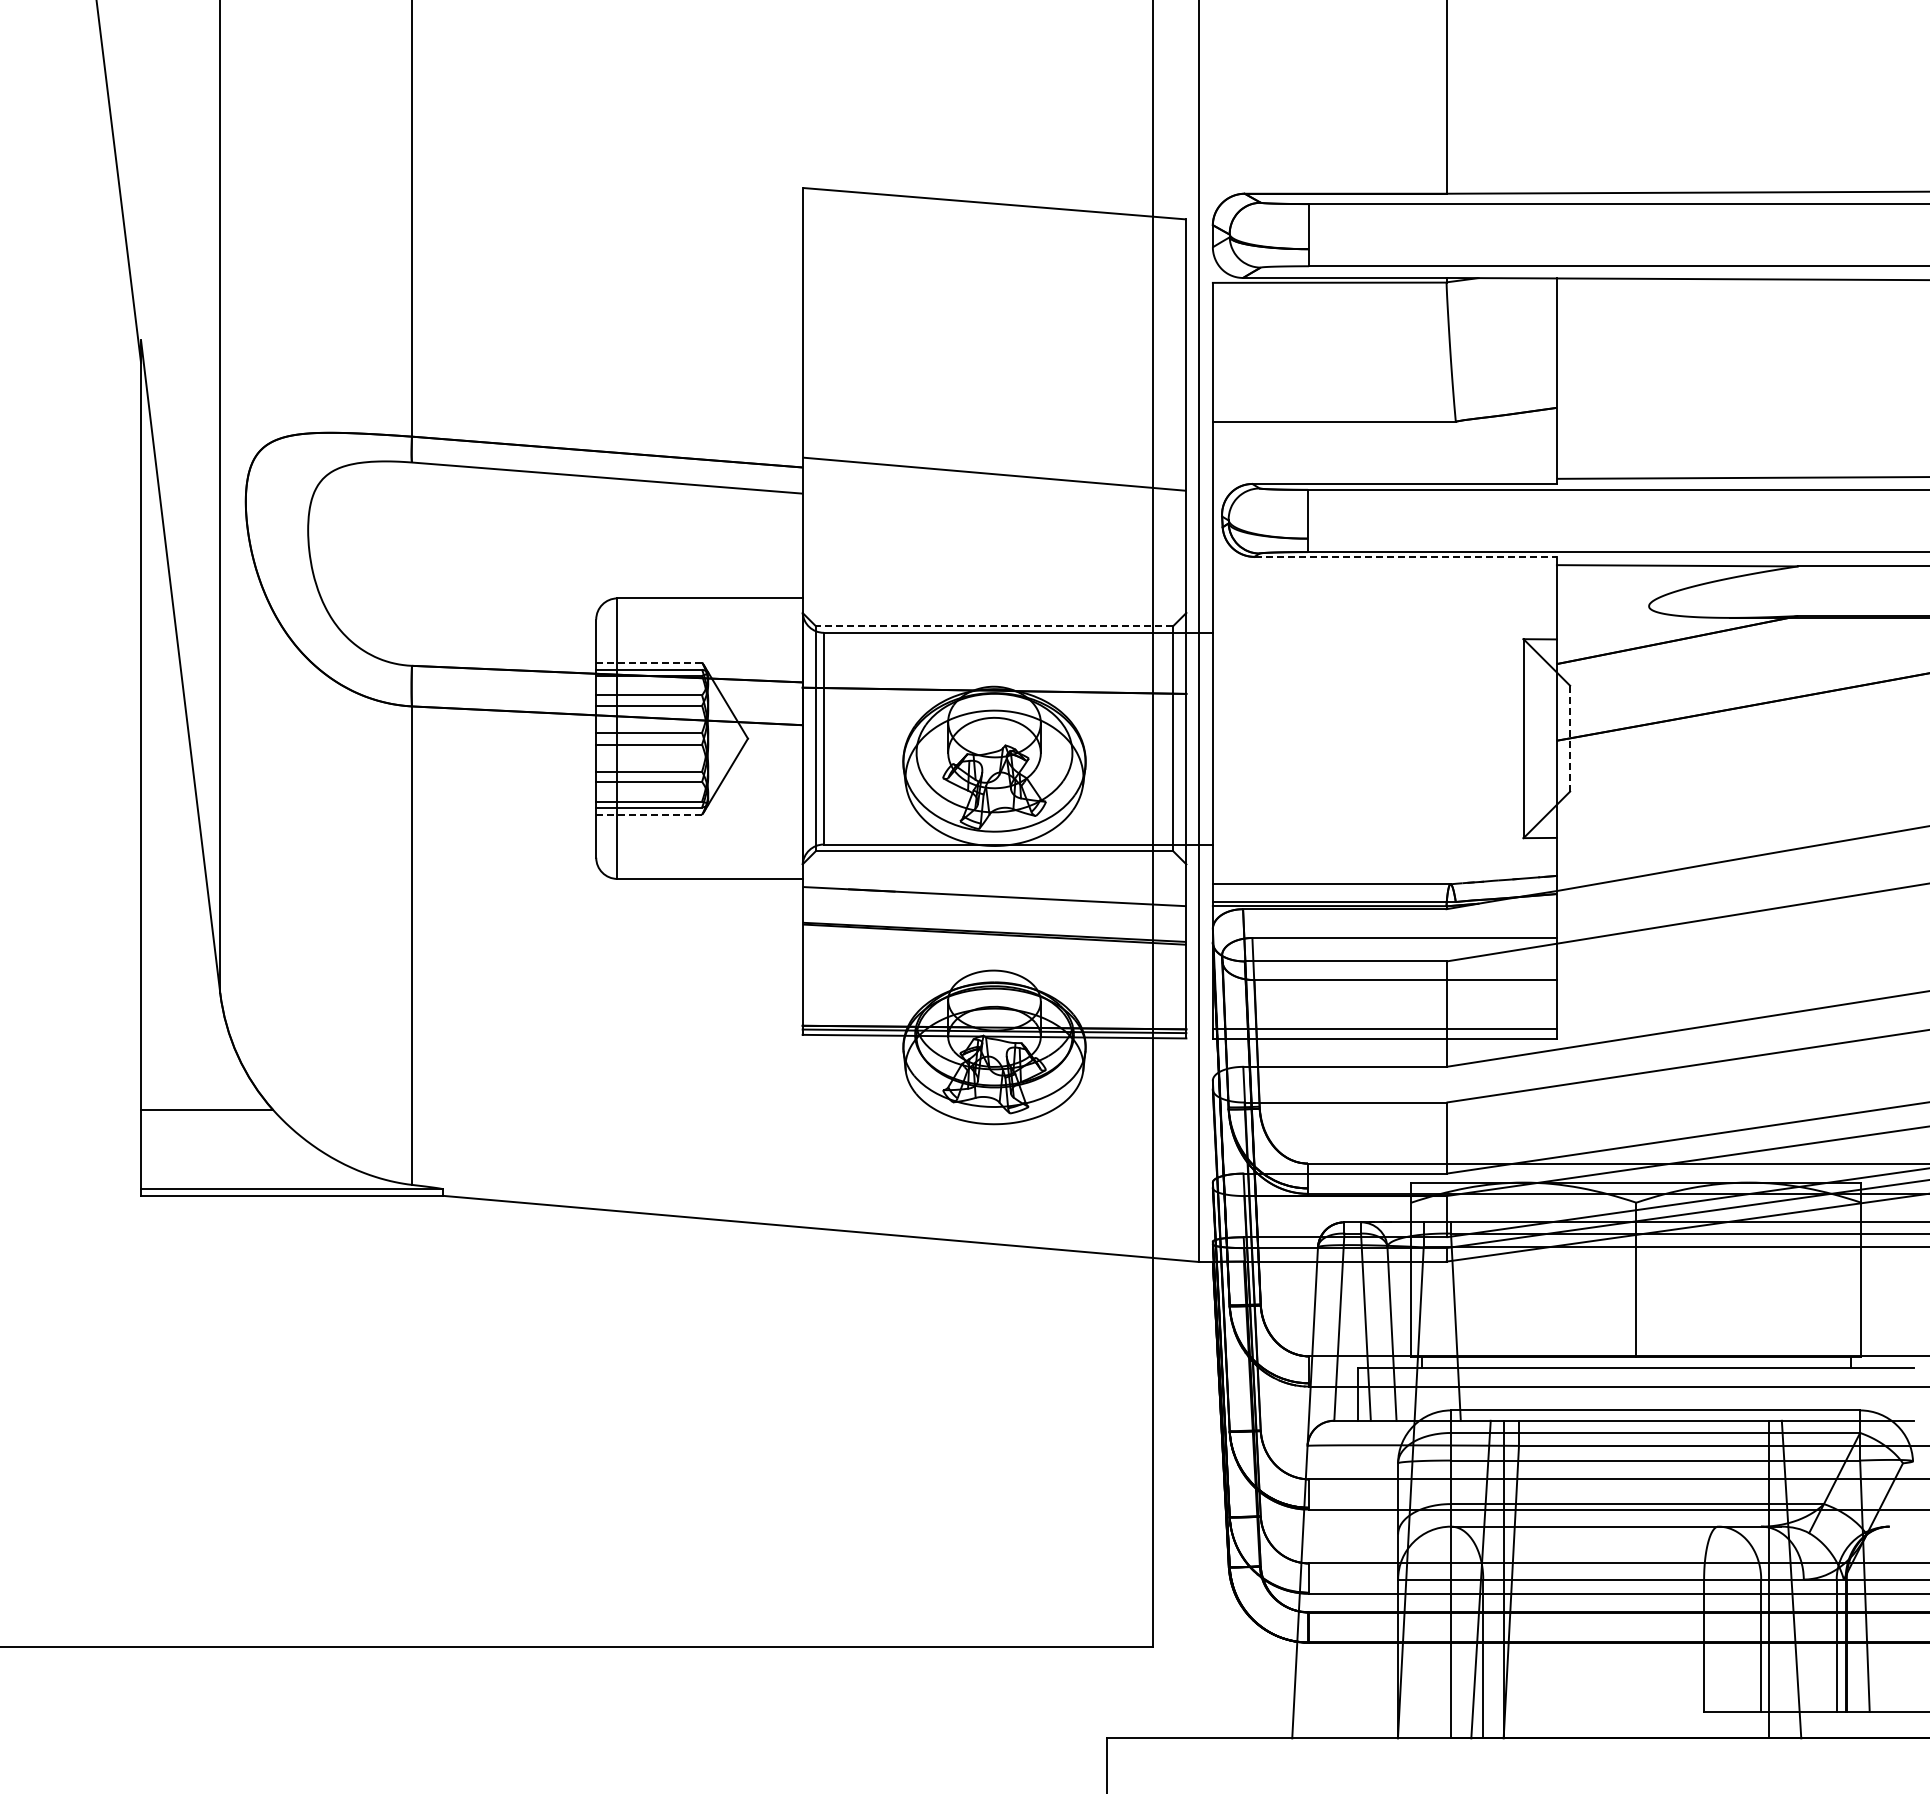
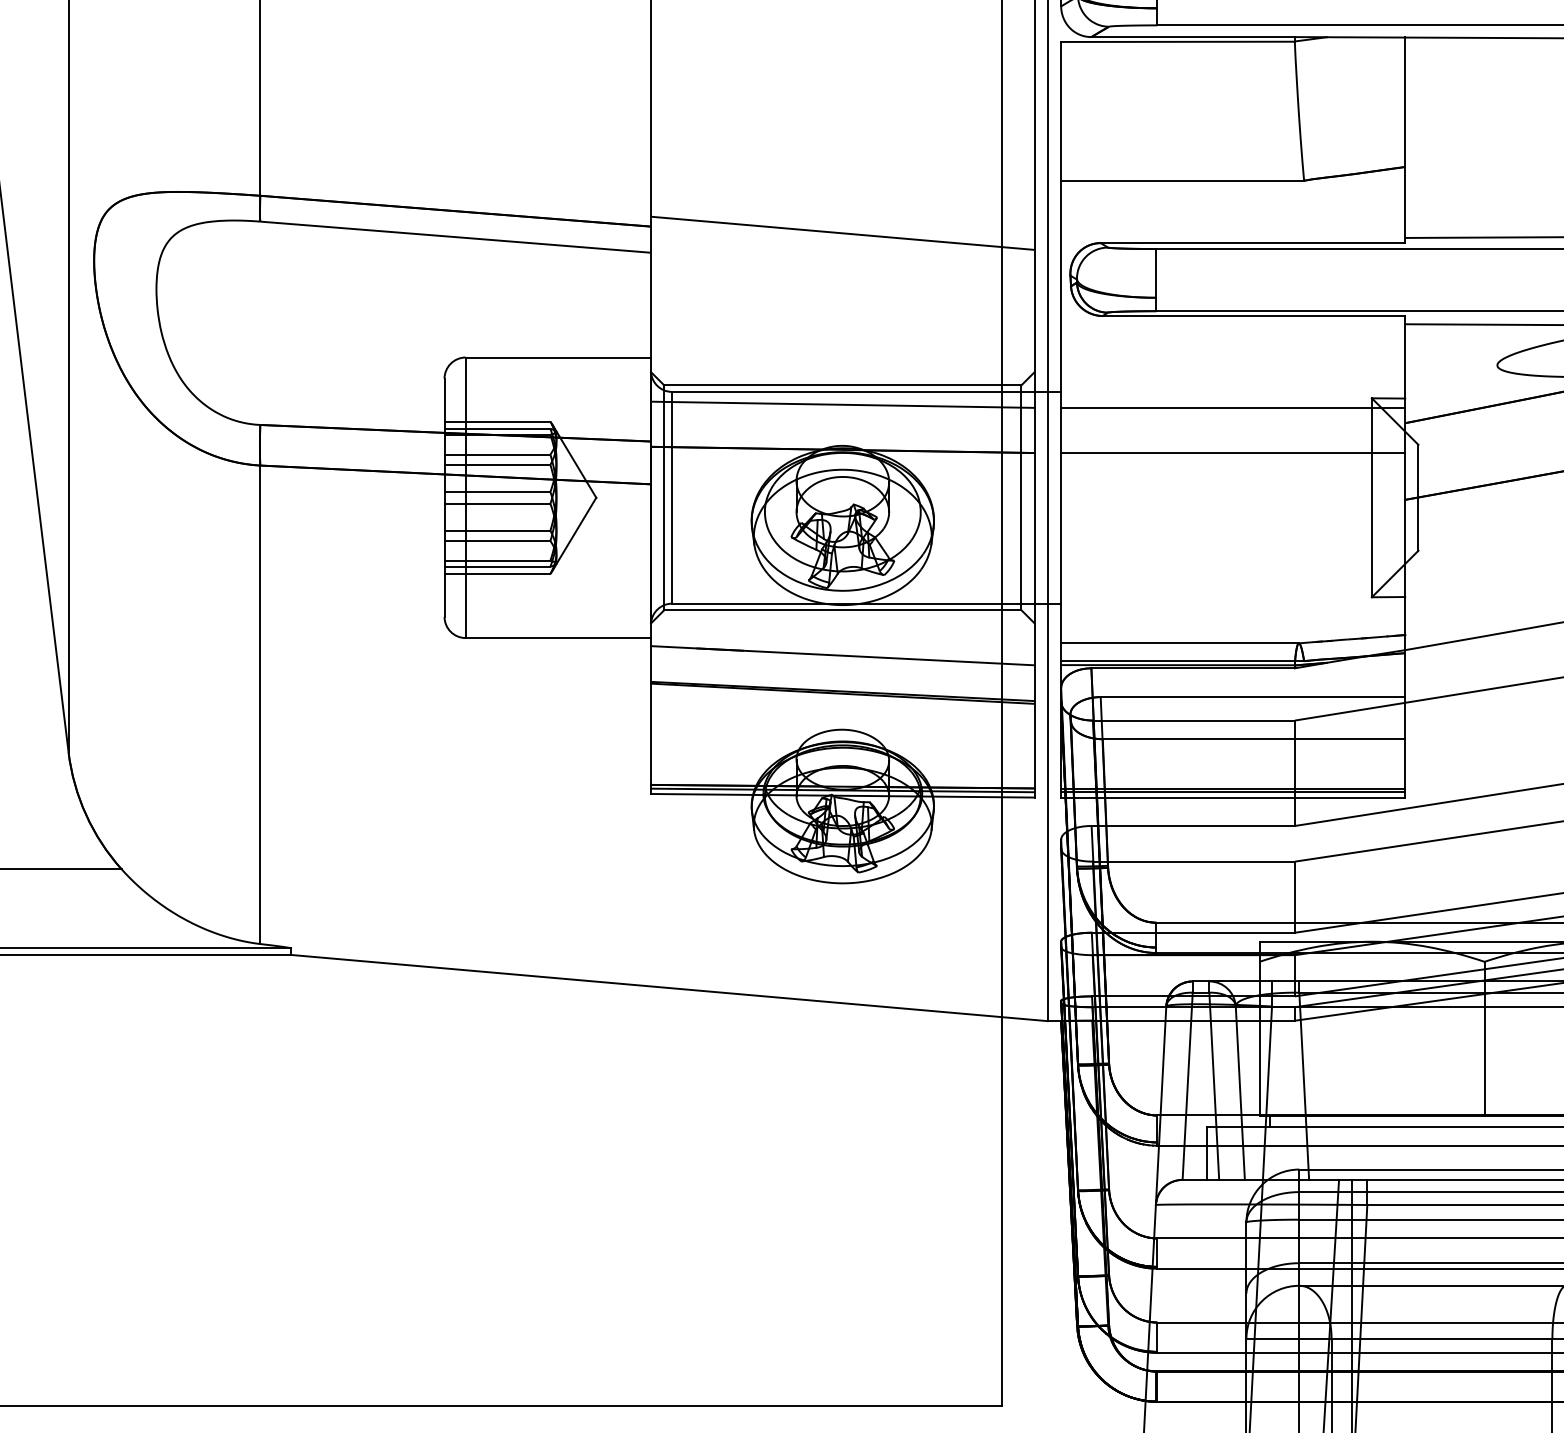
line: (1406, 556) -> (1254, 315), dashed -> solid
line: (994, 626) -> (842, 385), dashed -> solid
line: (994, 645) -> (842, 404), added
line: (1384, 648) -> (1232, 407), added
line: (649, 662) -> (497, 421), dashed -> solid
line: (1384, 694) -> (1232, 453), added
line: (1570, 738) -> (1418, 497), dashed -> solid
line: (649, 814) -> (497, 573), dashed -> solid
line: (1384, 1033) -> (1232, 792), added

